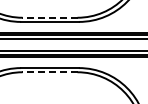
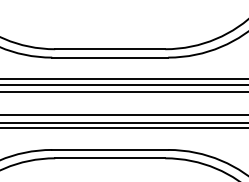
line: (50, 17) -> (111, 48), dashed -> solid
line: (50, 72) -> (111, 158), dashed -> solid

